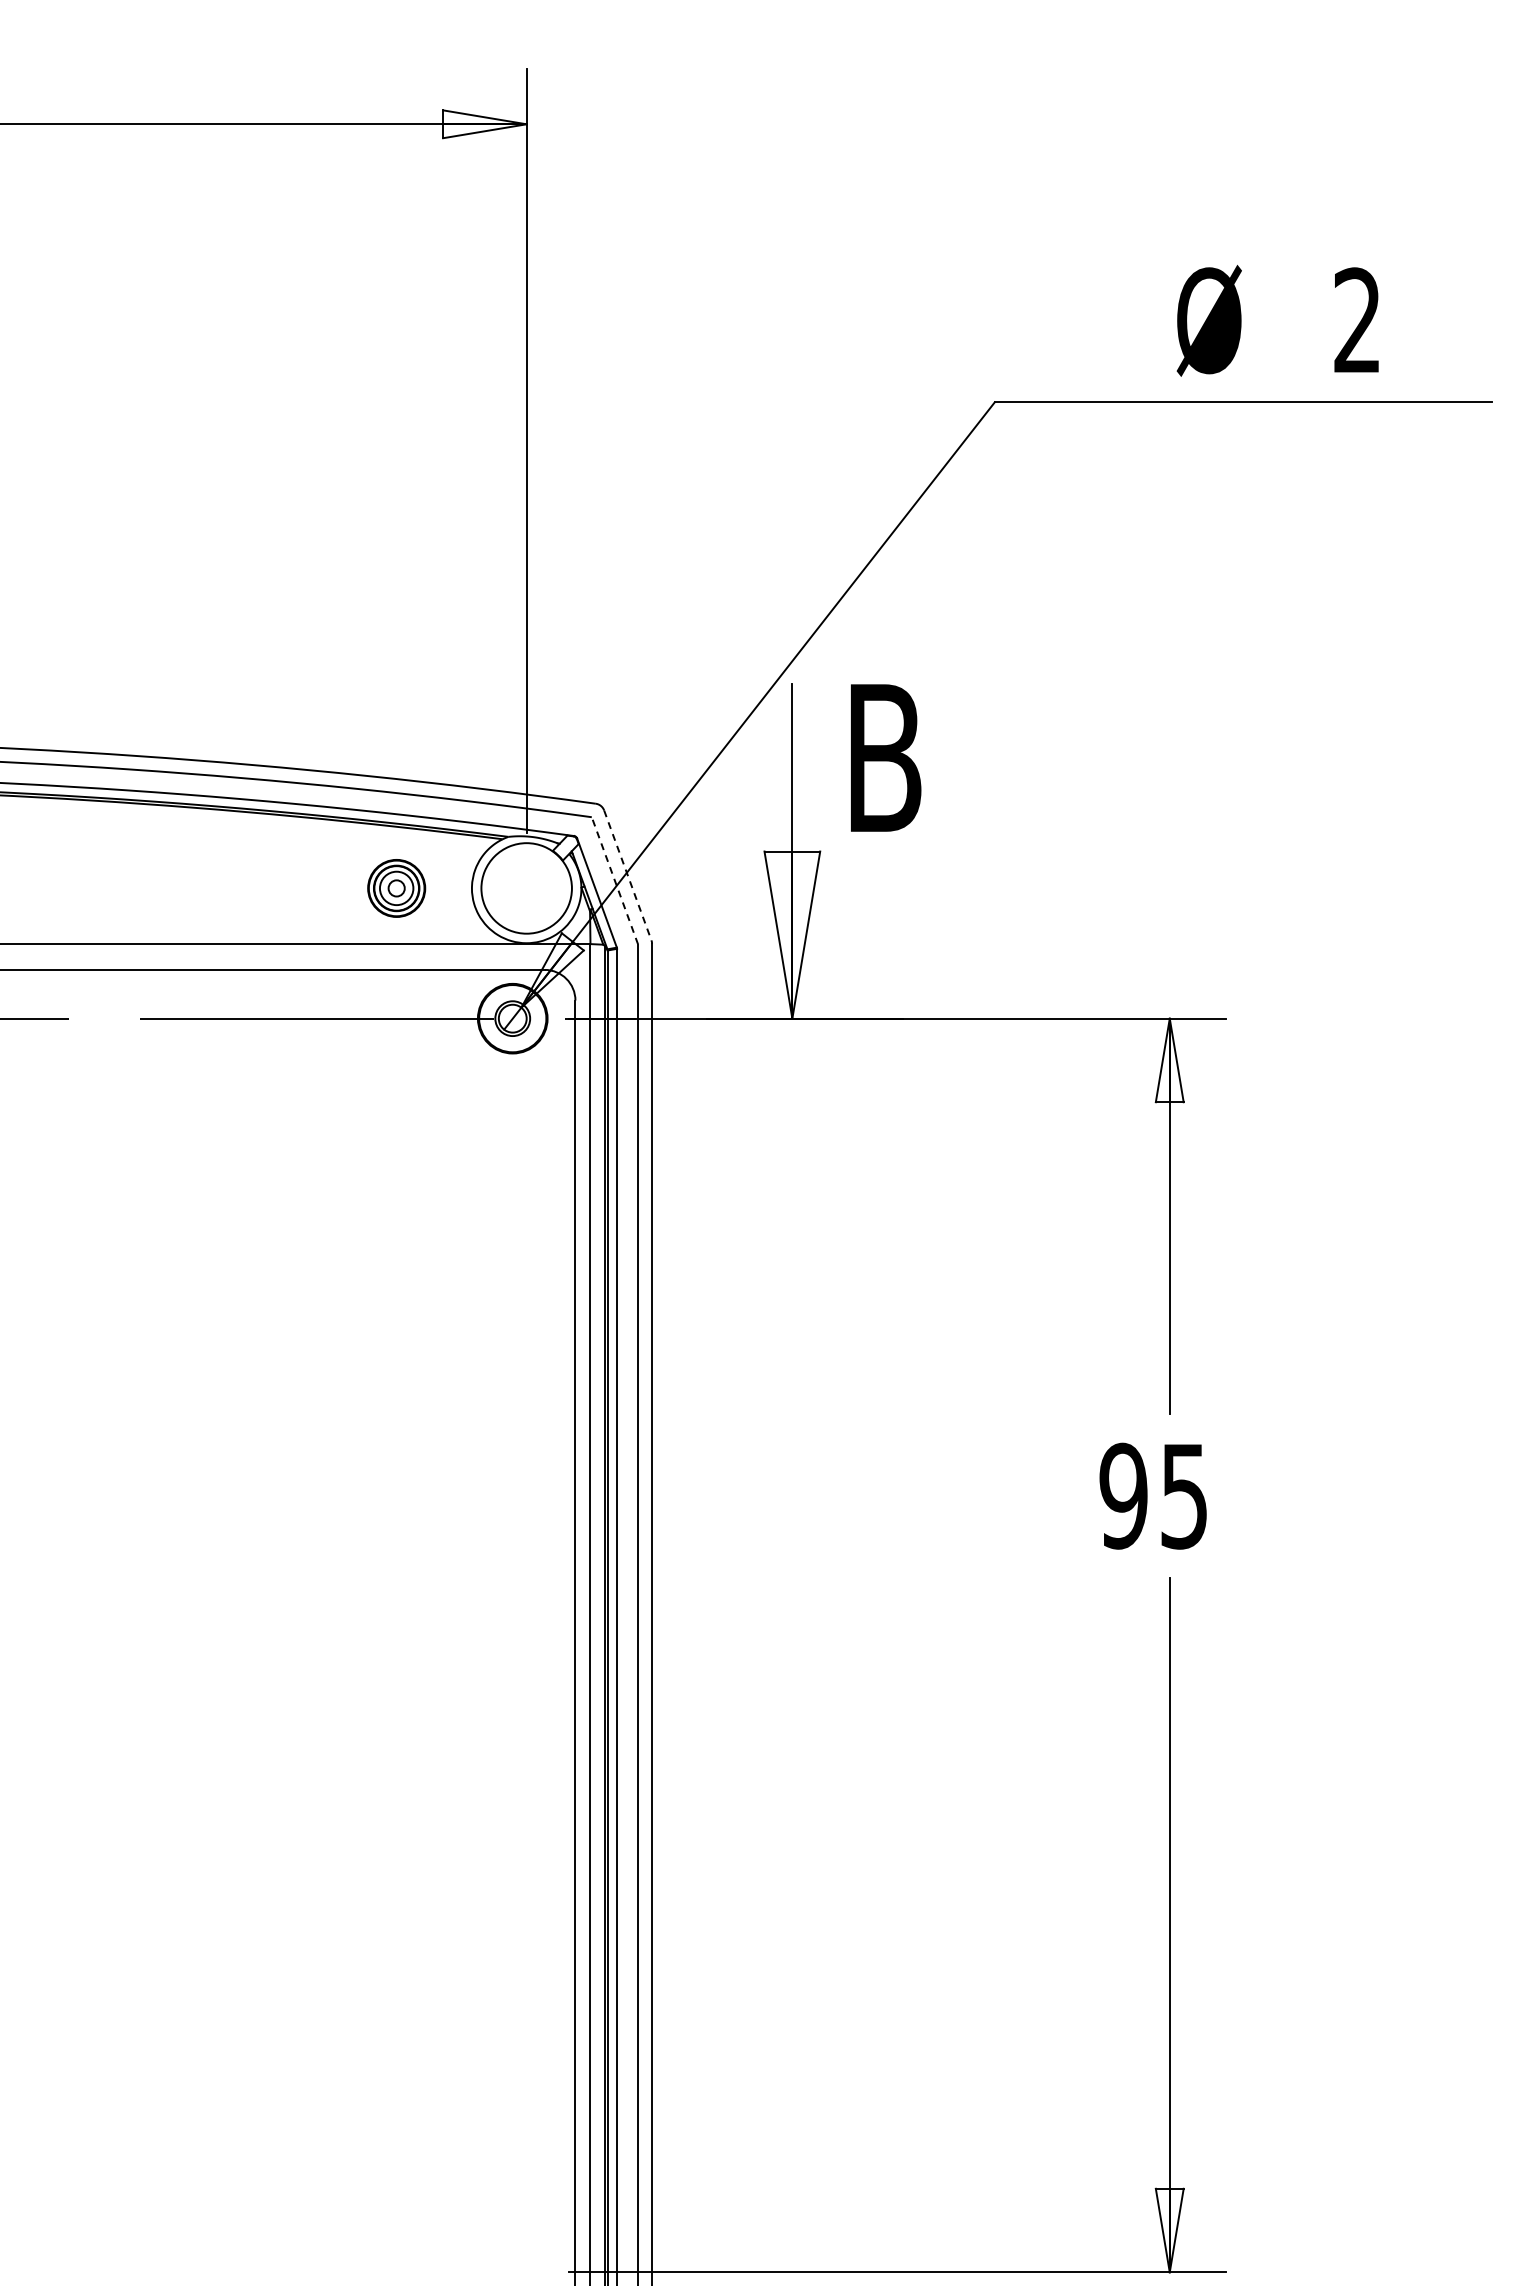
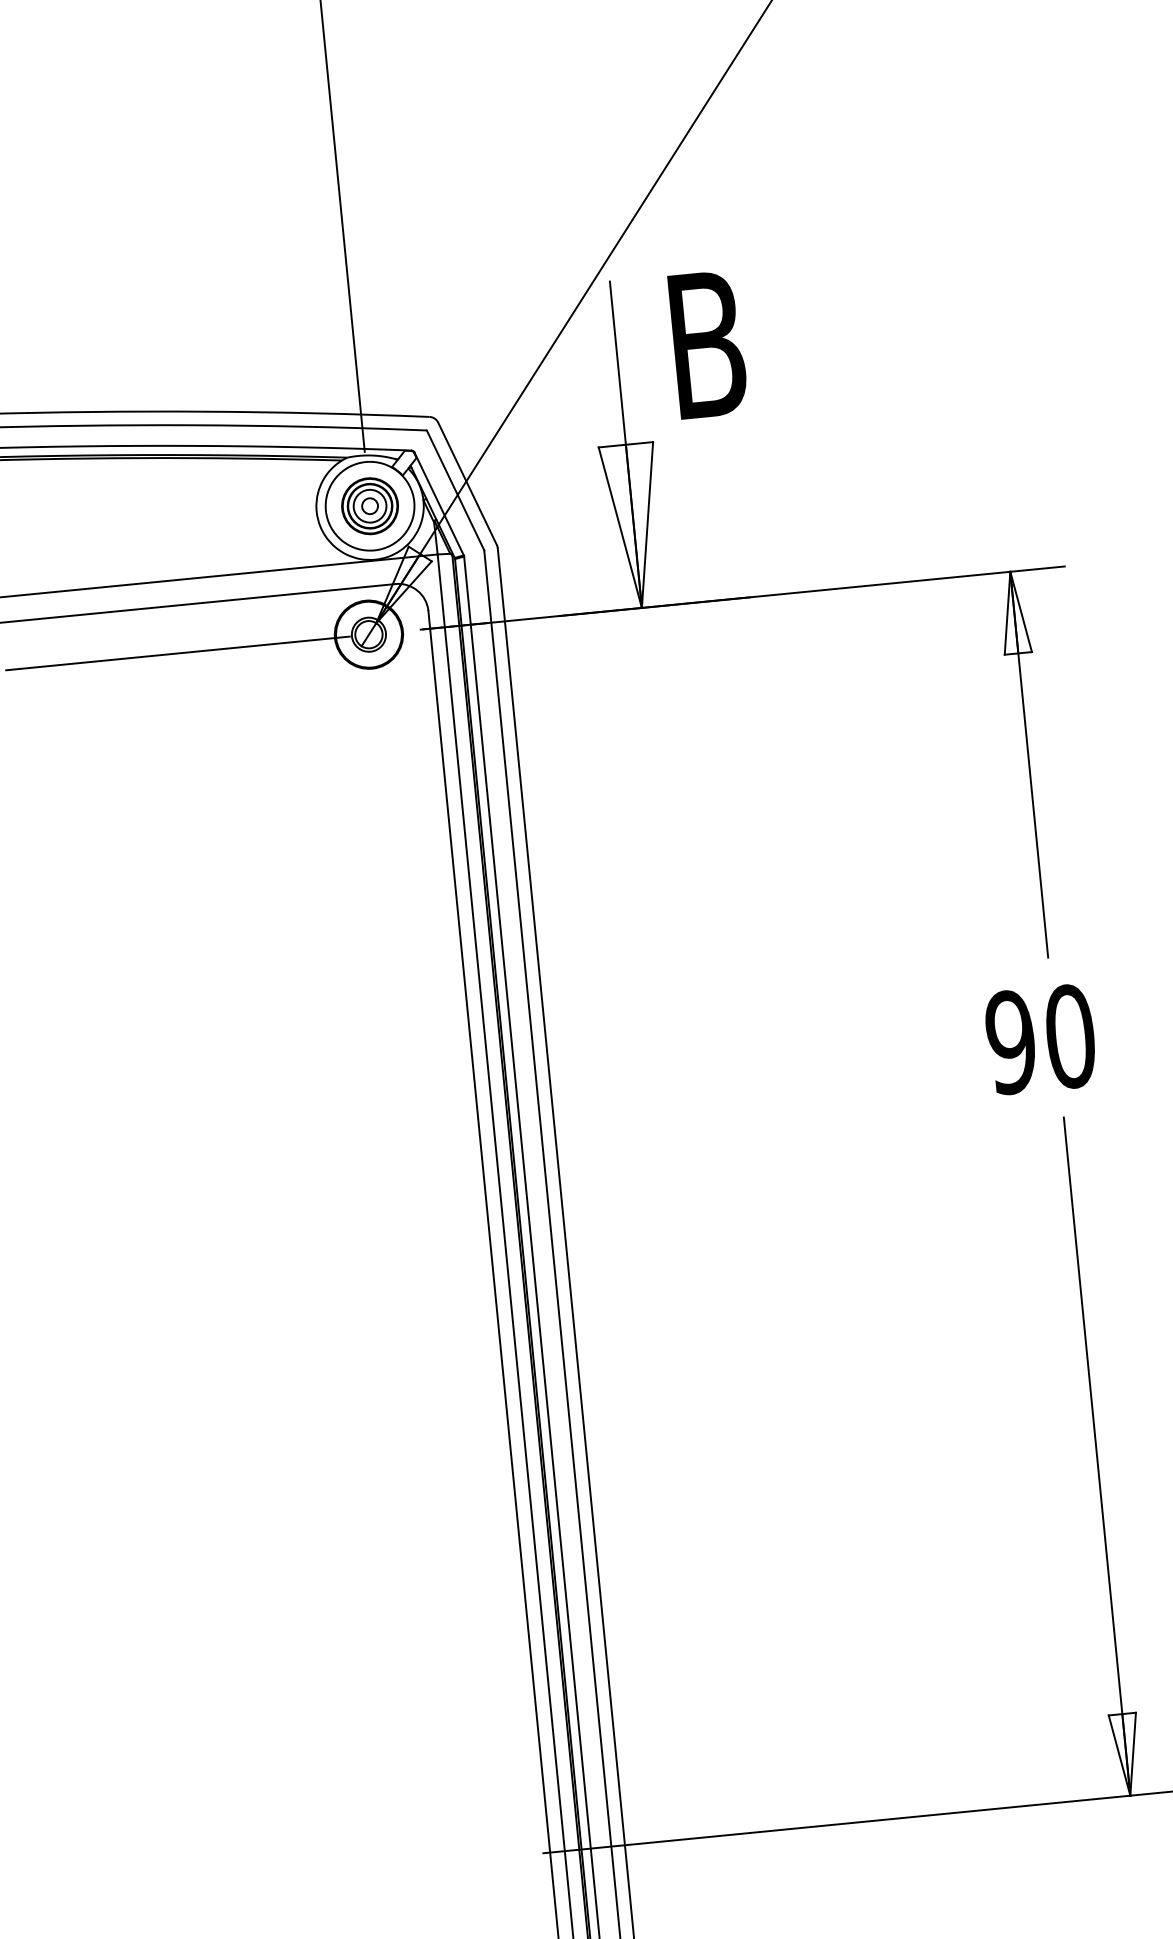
line: (627, 875) -> (467, 483), dashed -> solid
line: (614, 880) -> (455, 490), dashed -> solid
part: (396, 888) -> (369, 506), moved
text: (1184, 1495) -> (1070, 1035), 95 -> 90

